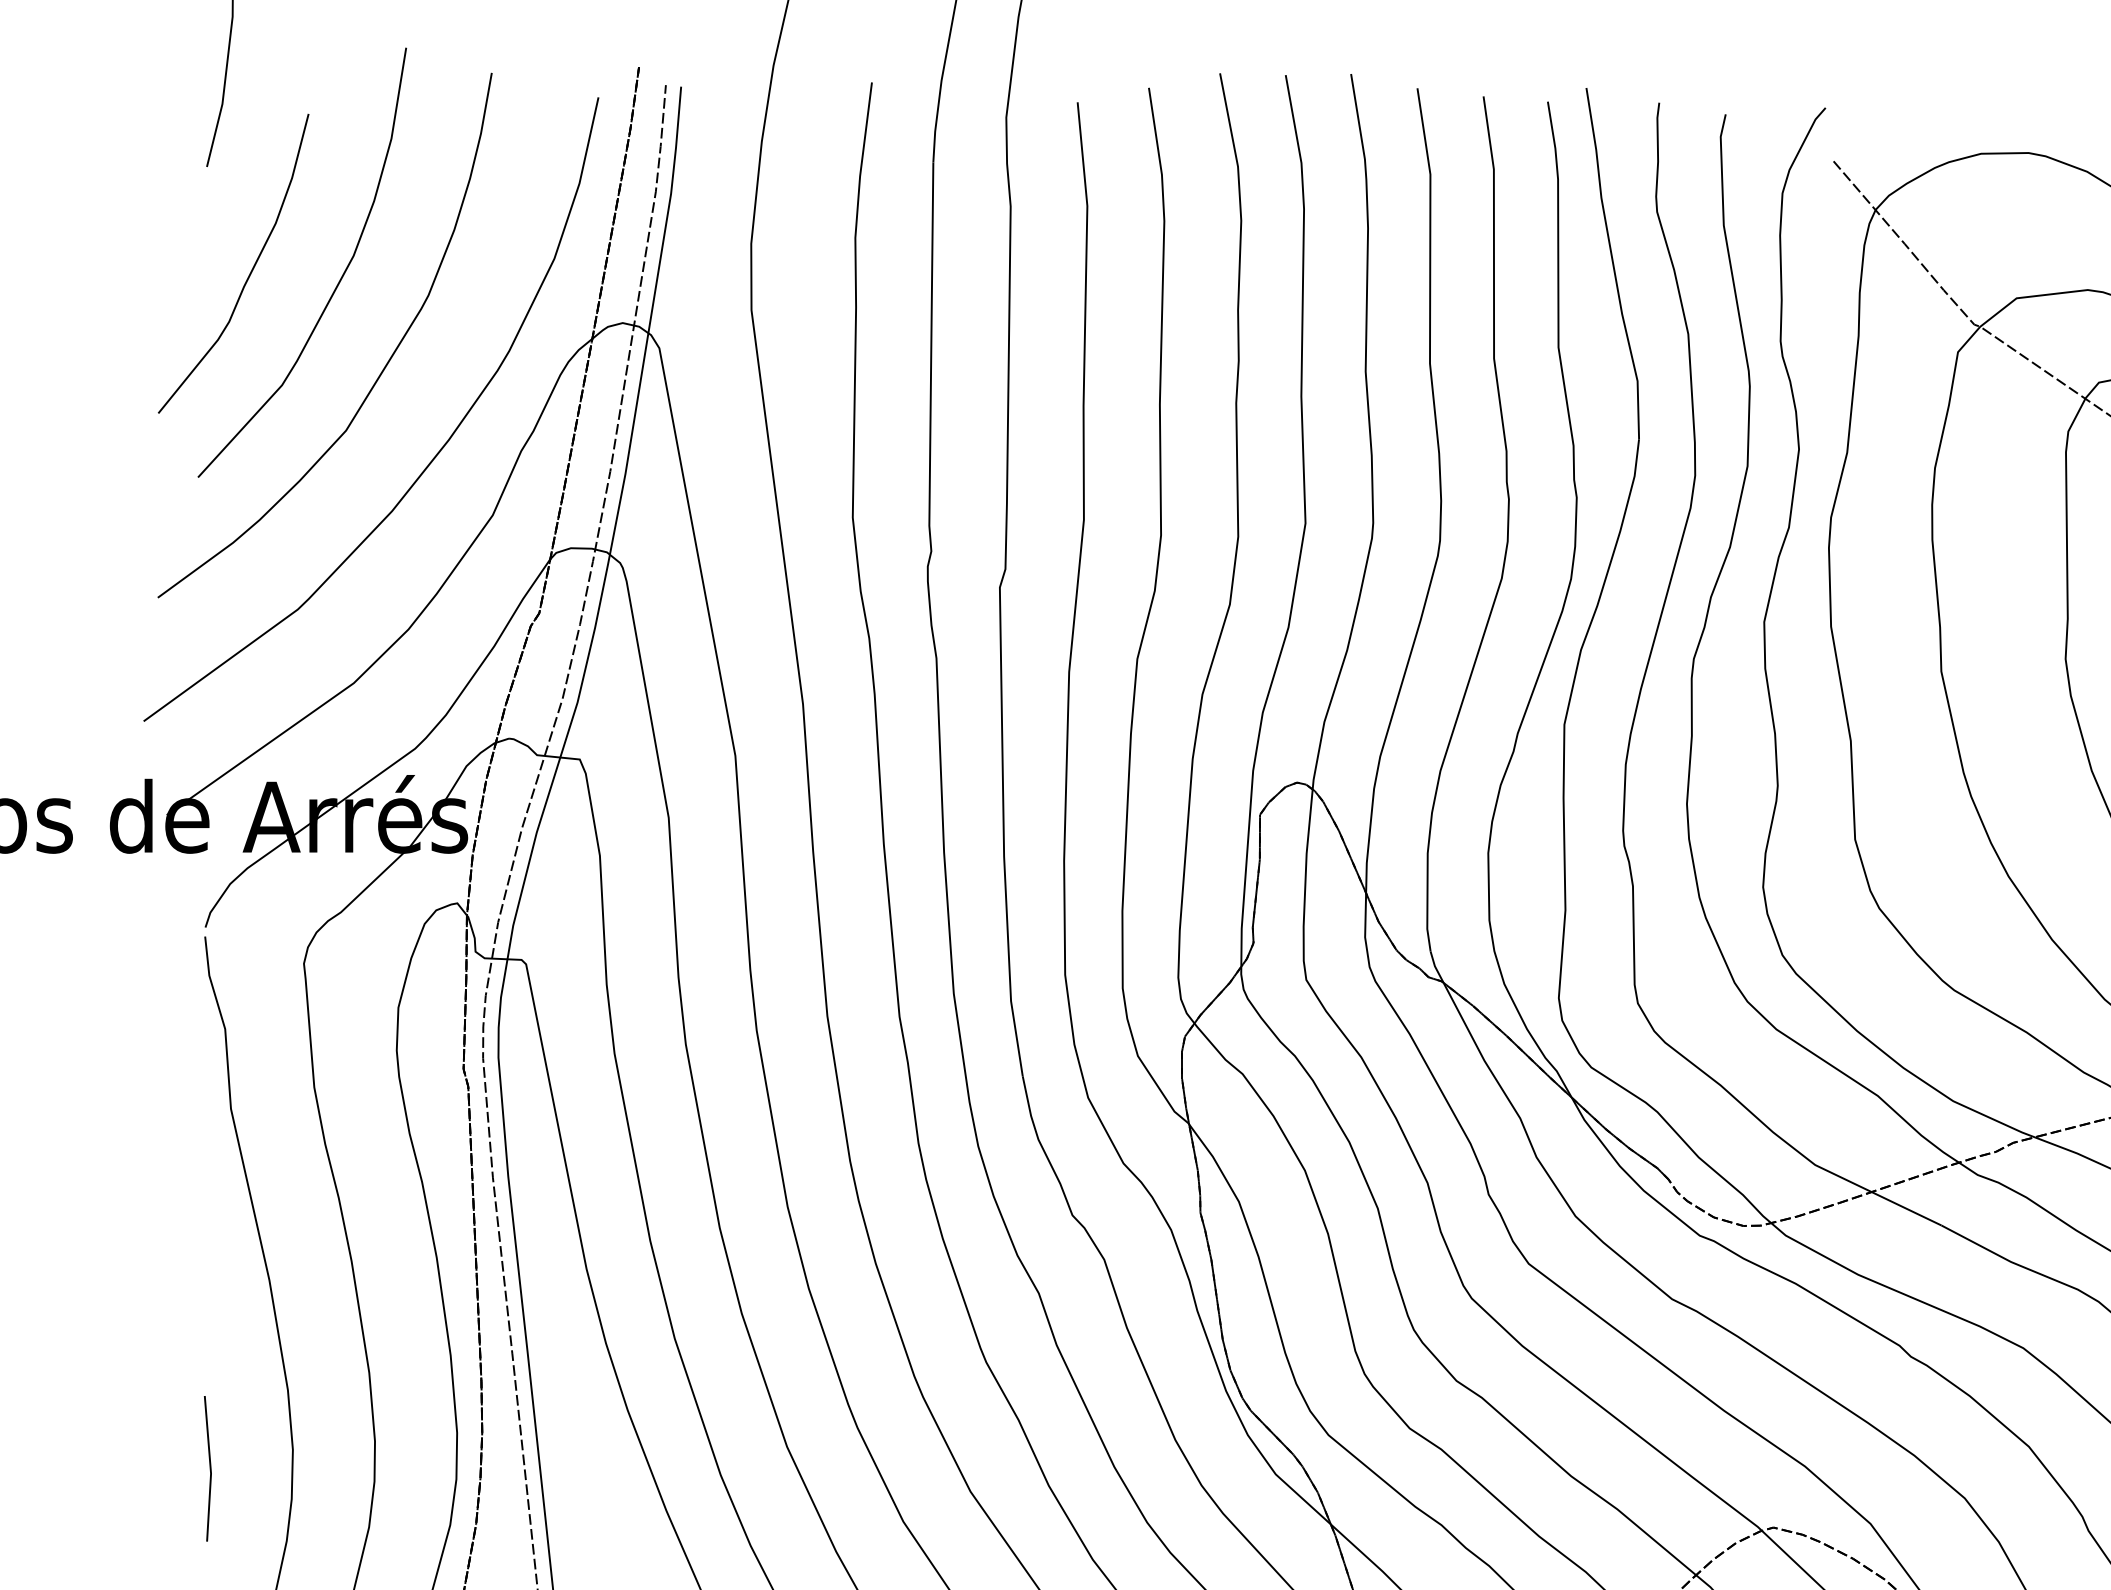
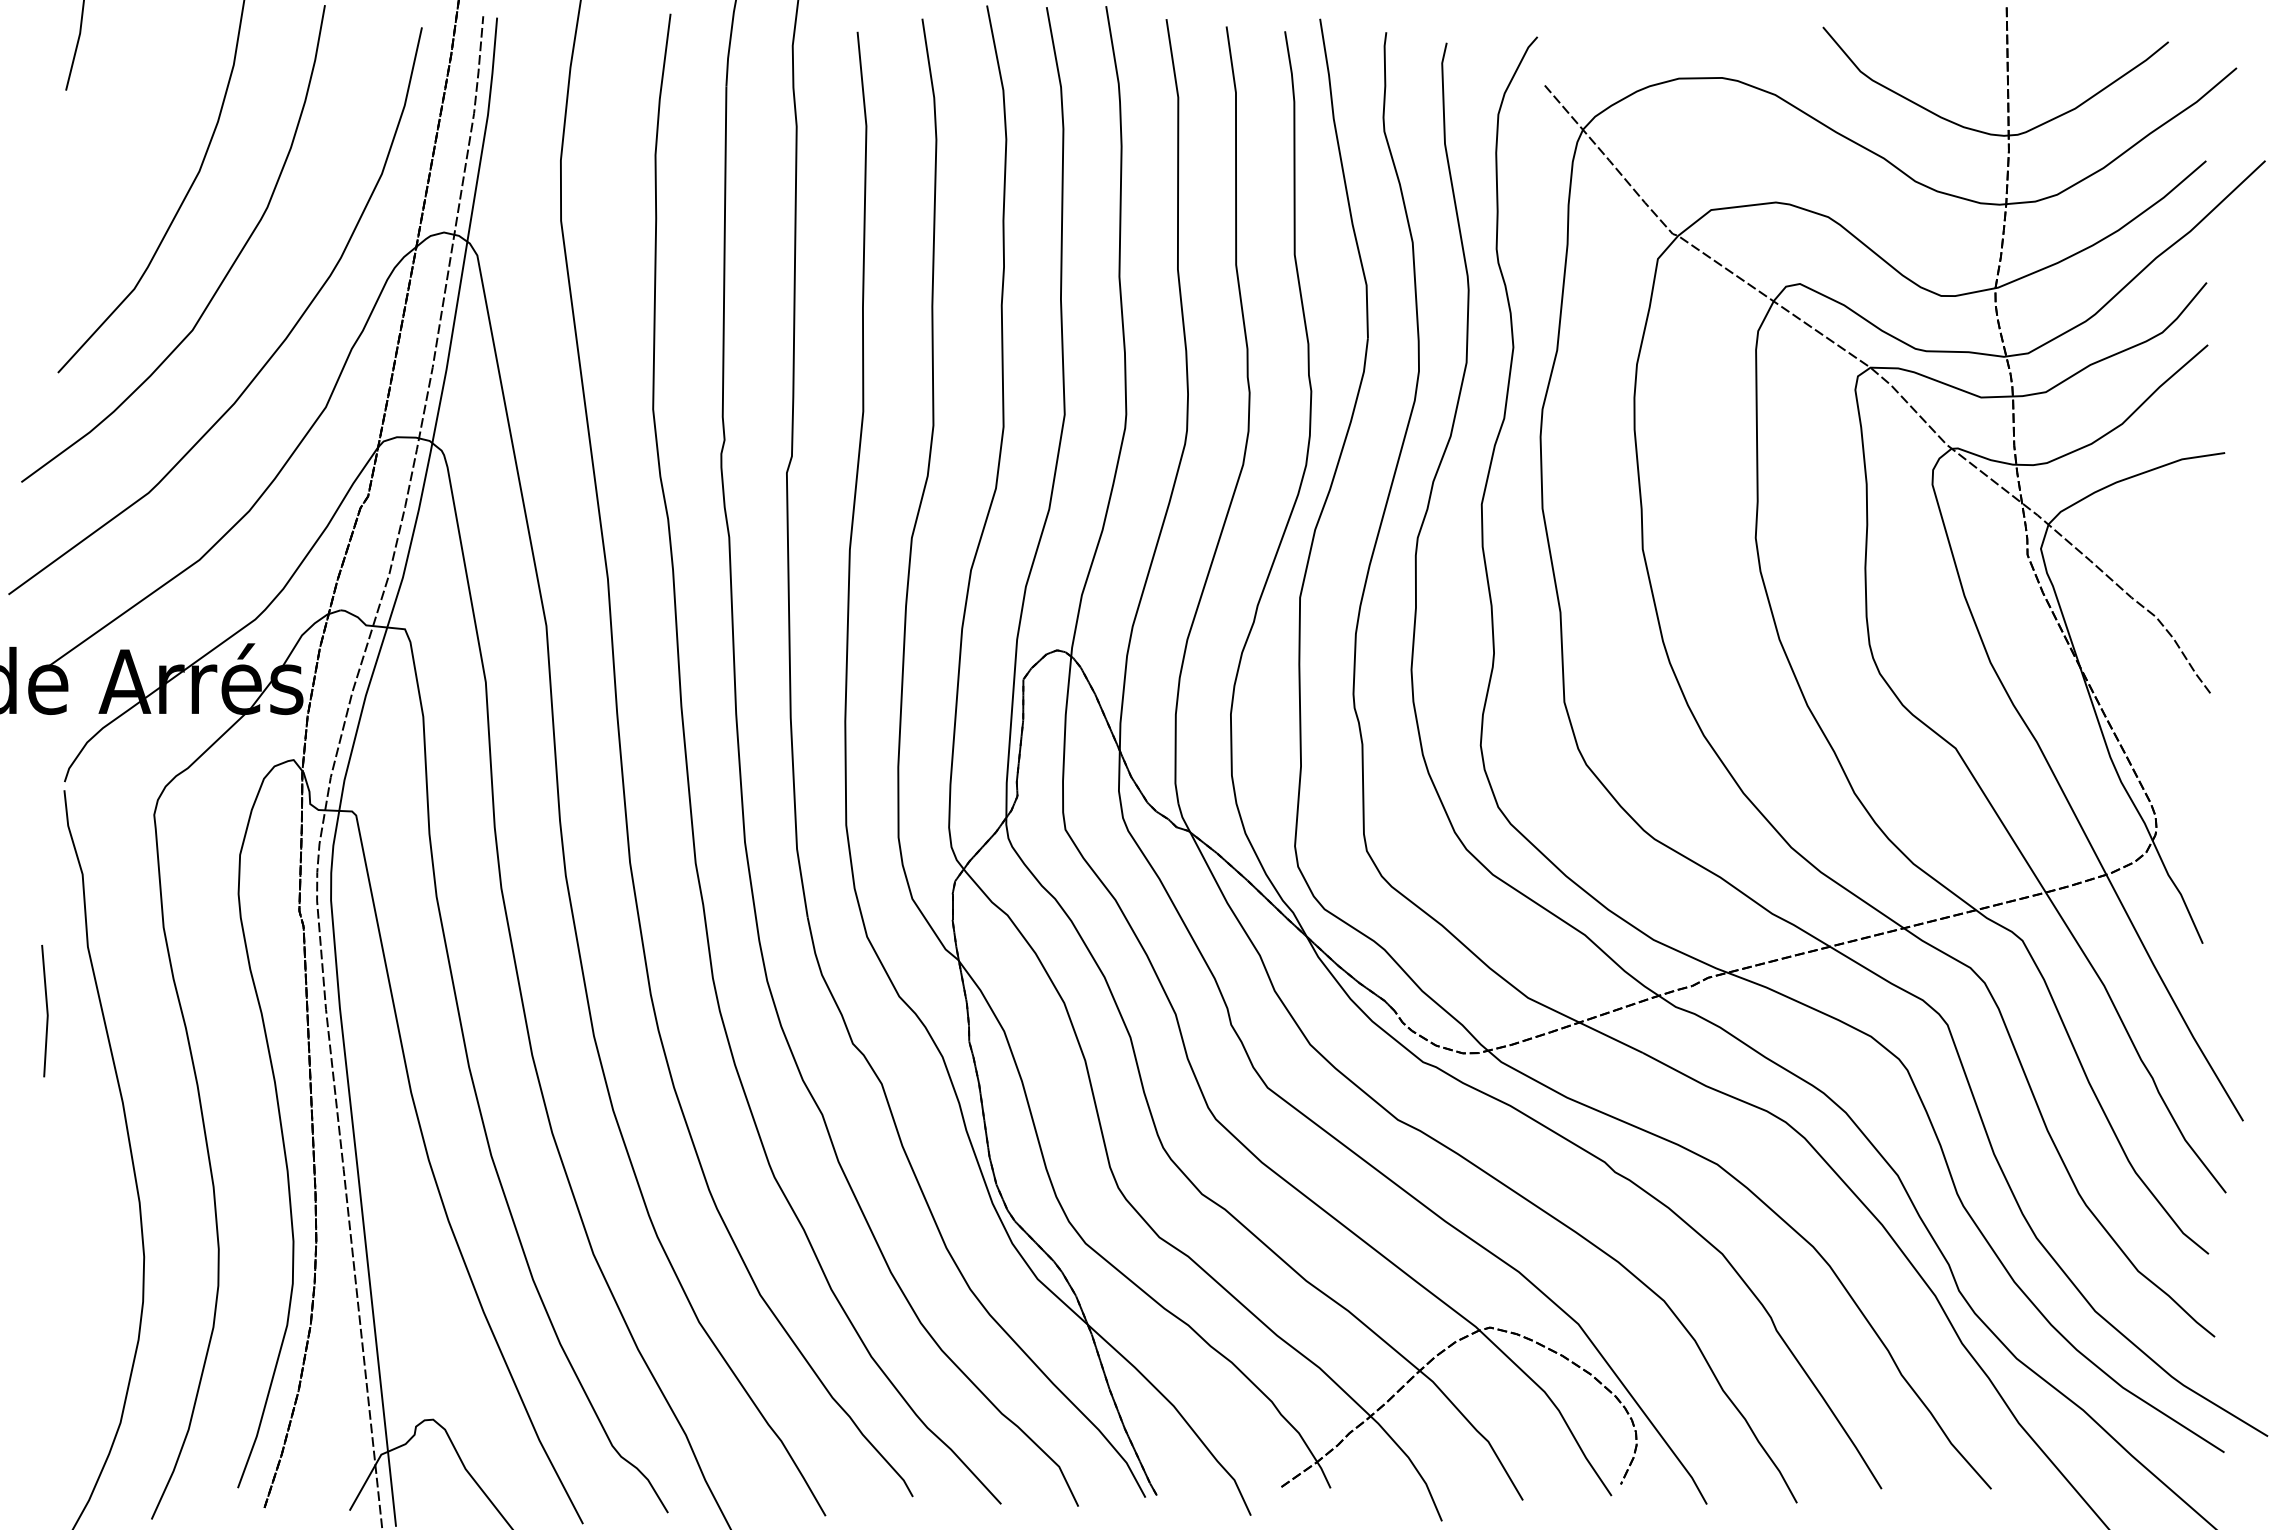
curve: (250, 271) -> (105, 185), removed
line: (209, 1469) -> (46, 1011), moved

